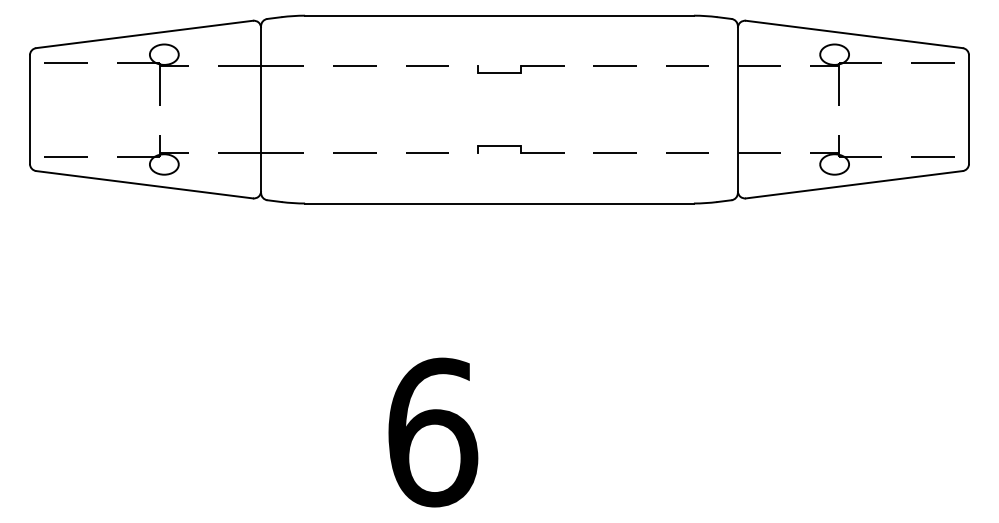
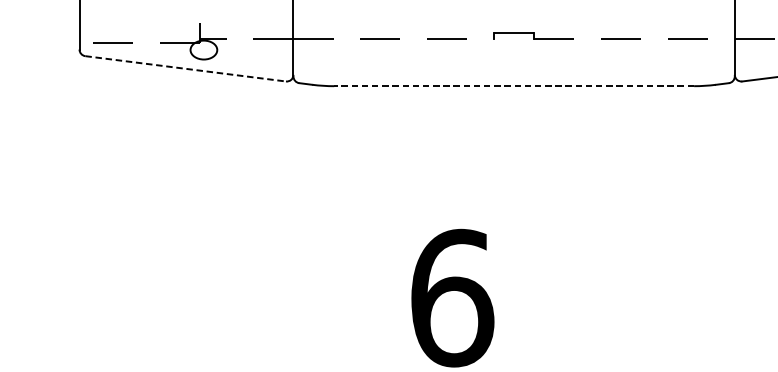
line: (145, 184) -> (186, 68), solid -> dashed
line: (499, 203) -> (514, 86), solid -> dashed

